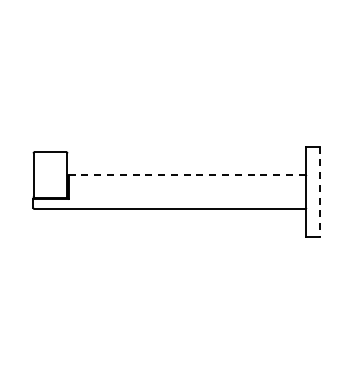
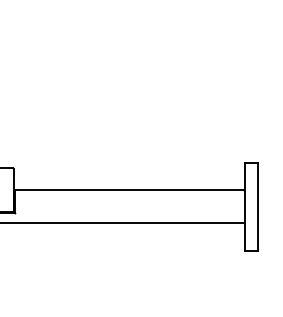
line: (187, 174) -> (130, 189), dashed -> solid
line: (319, 192) -> (257, 207), dashed -> solid

